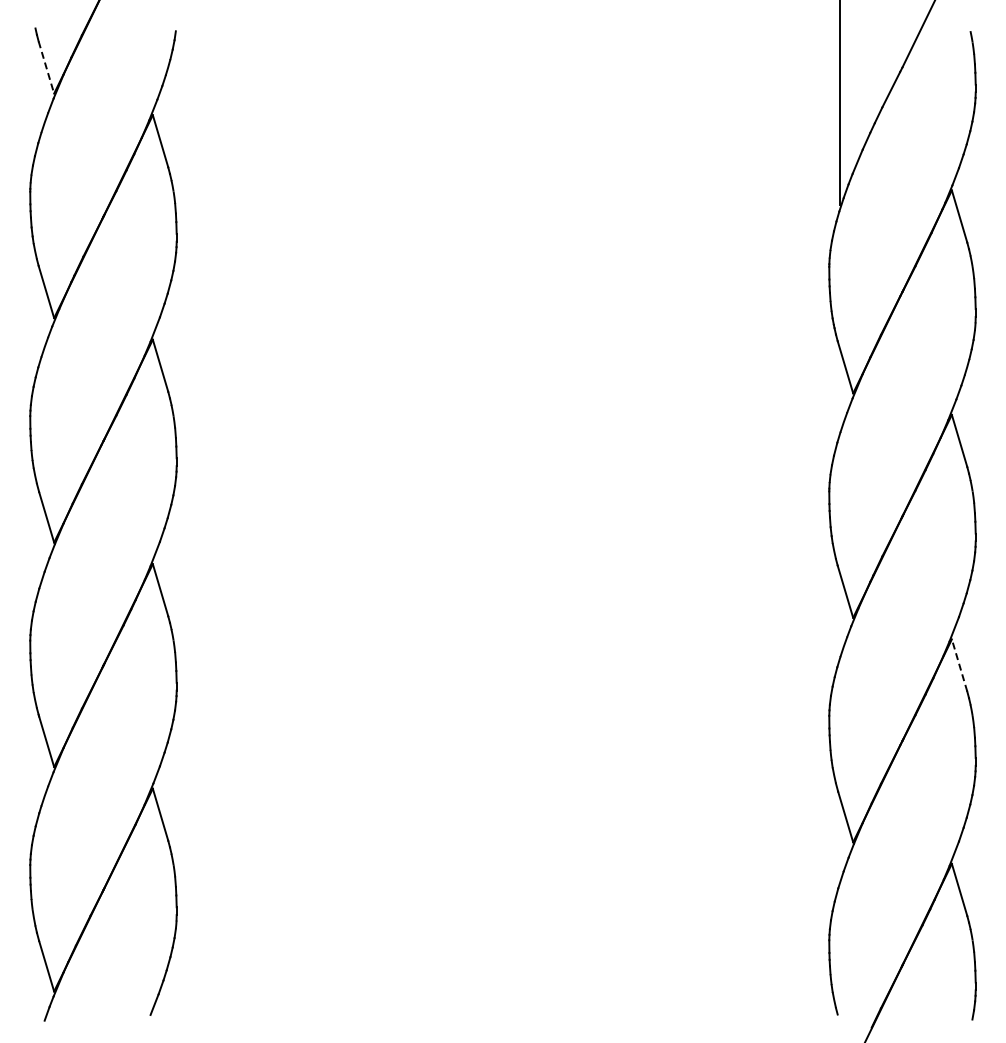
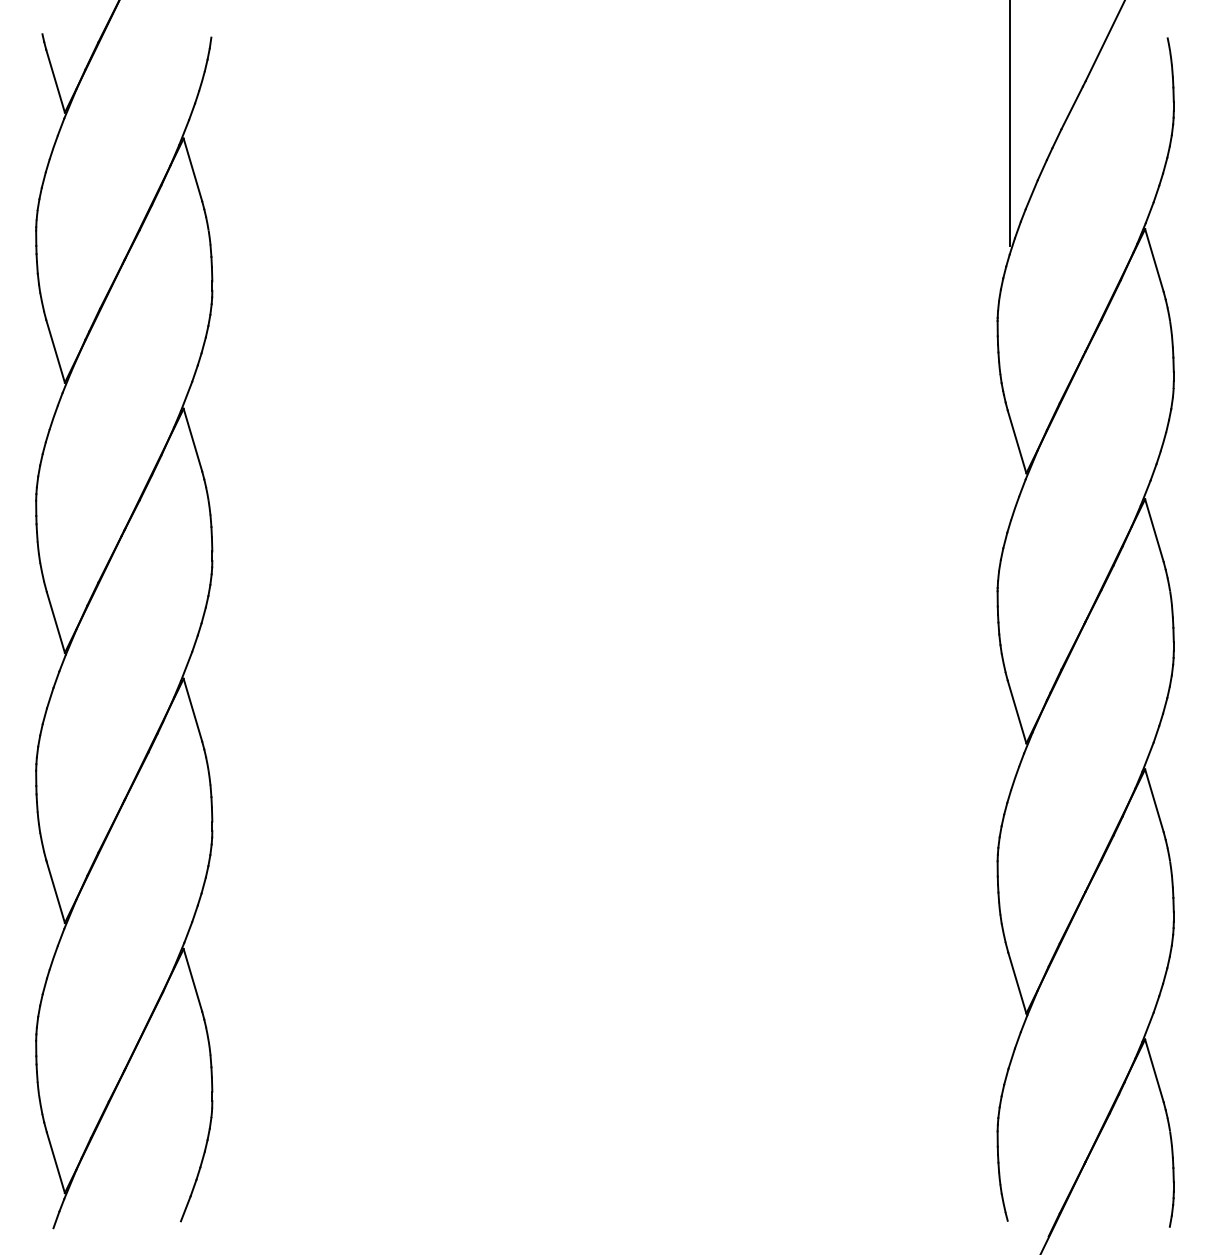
line: (46, 68) -> (55, 82), dashed -> solid
line: (959, 665) -> (1154, 800), dashed -> solid

